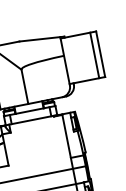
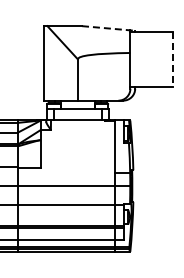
line: (41, 39) -> (108, 28), solid -> dashed
line: (100, 54) -> (173, 60), solid -> dashed
line: (95, 55) -> (166, 59), removed

